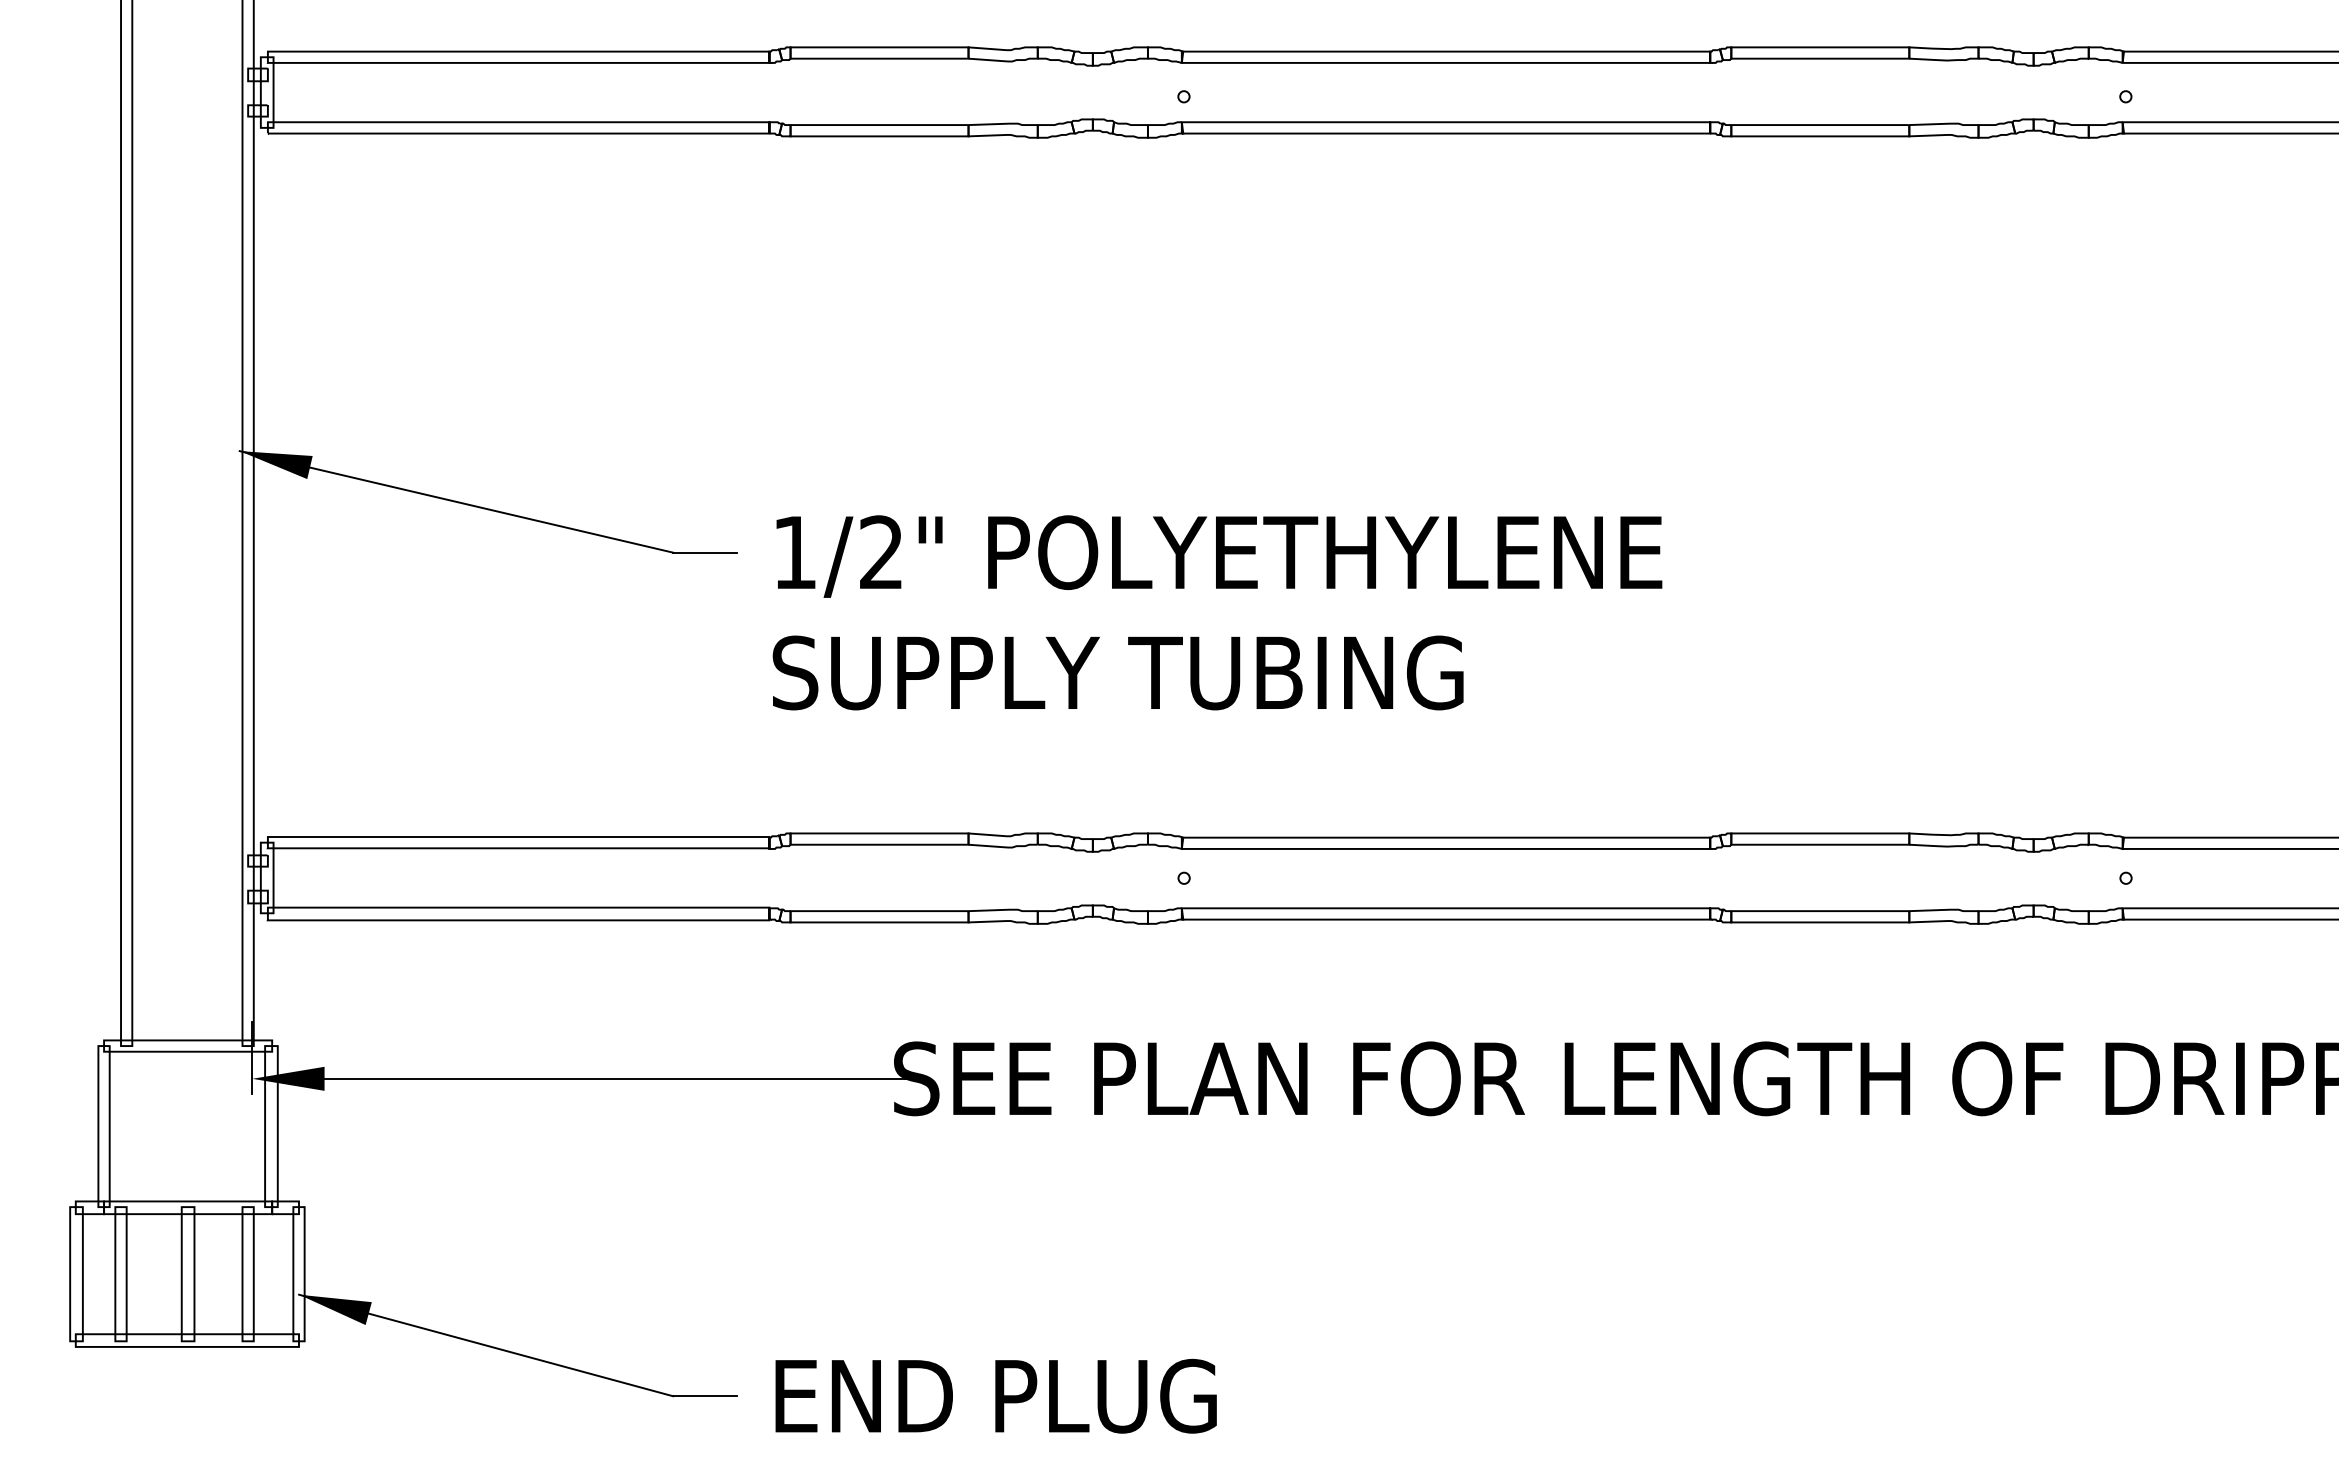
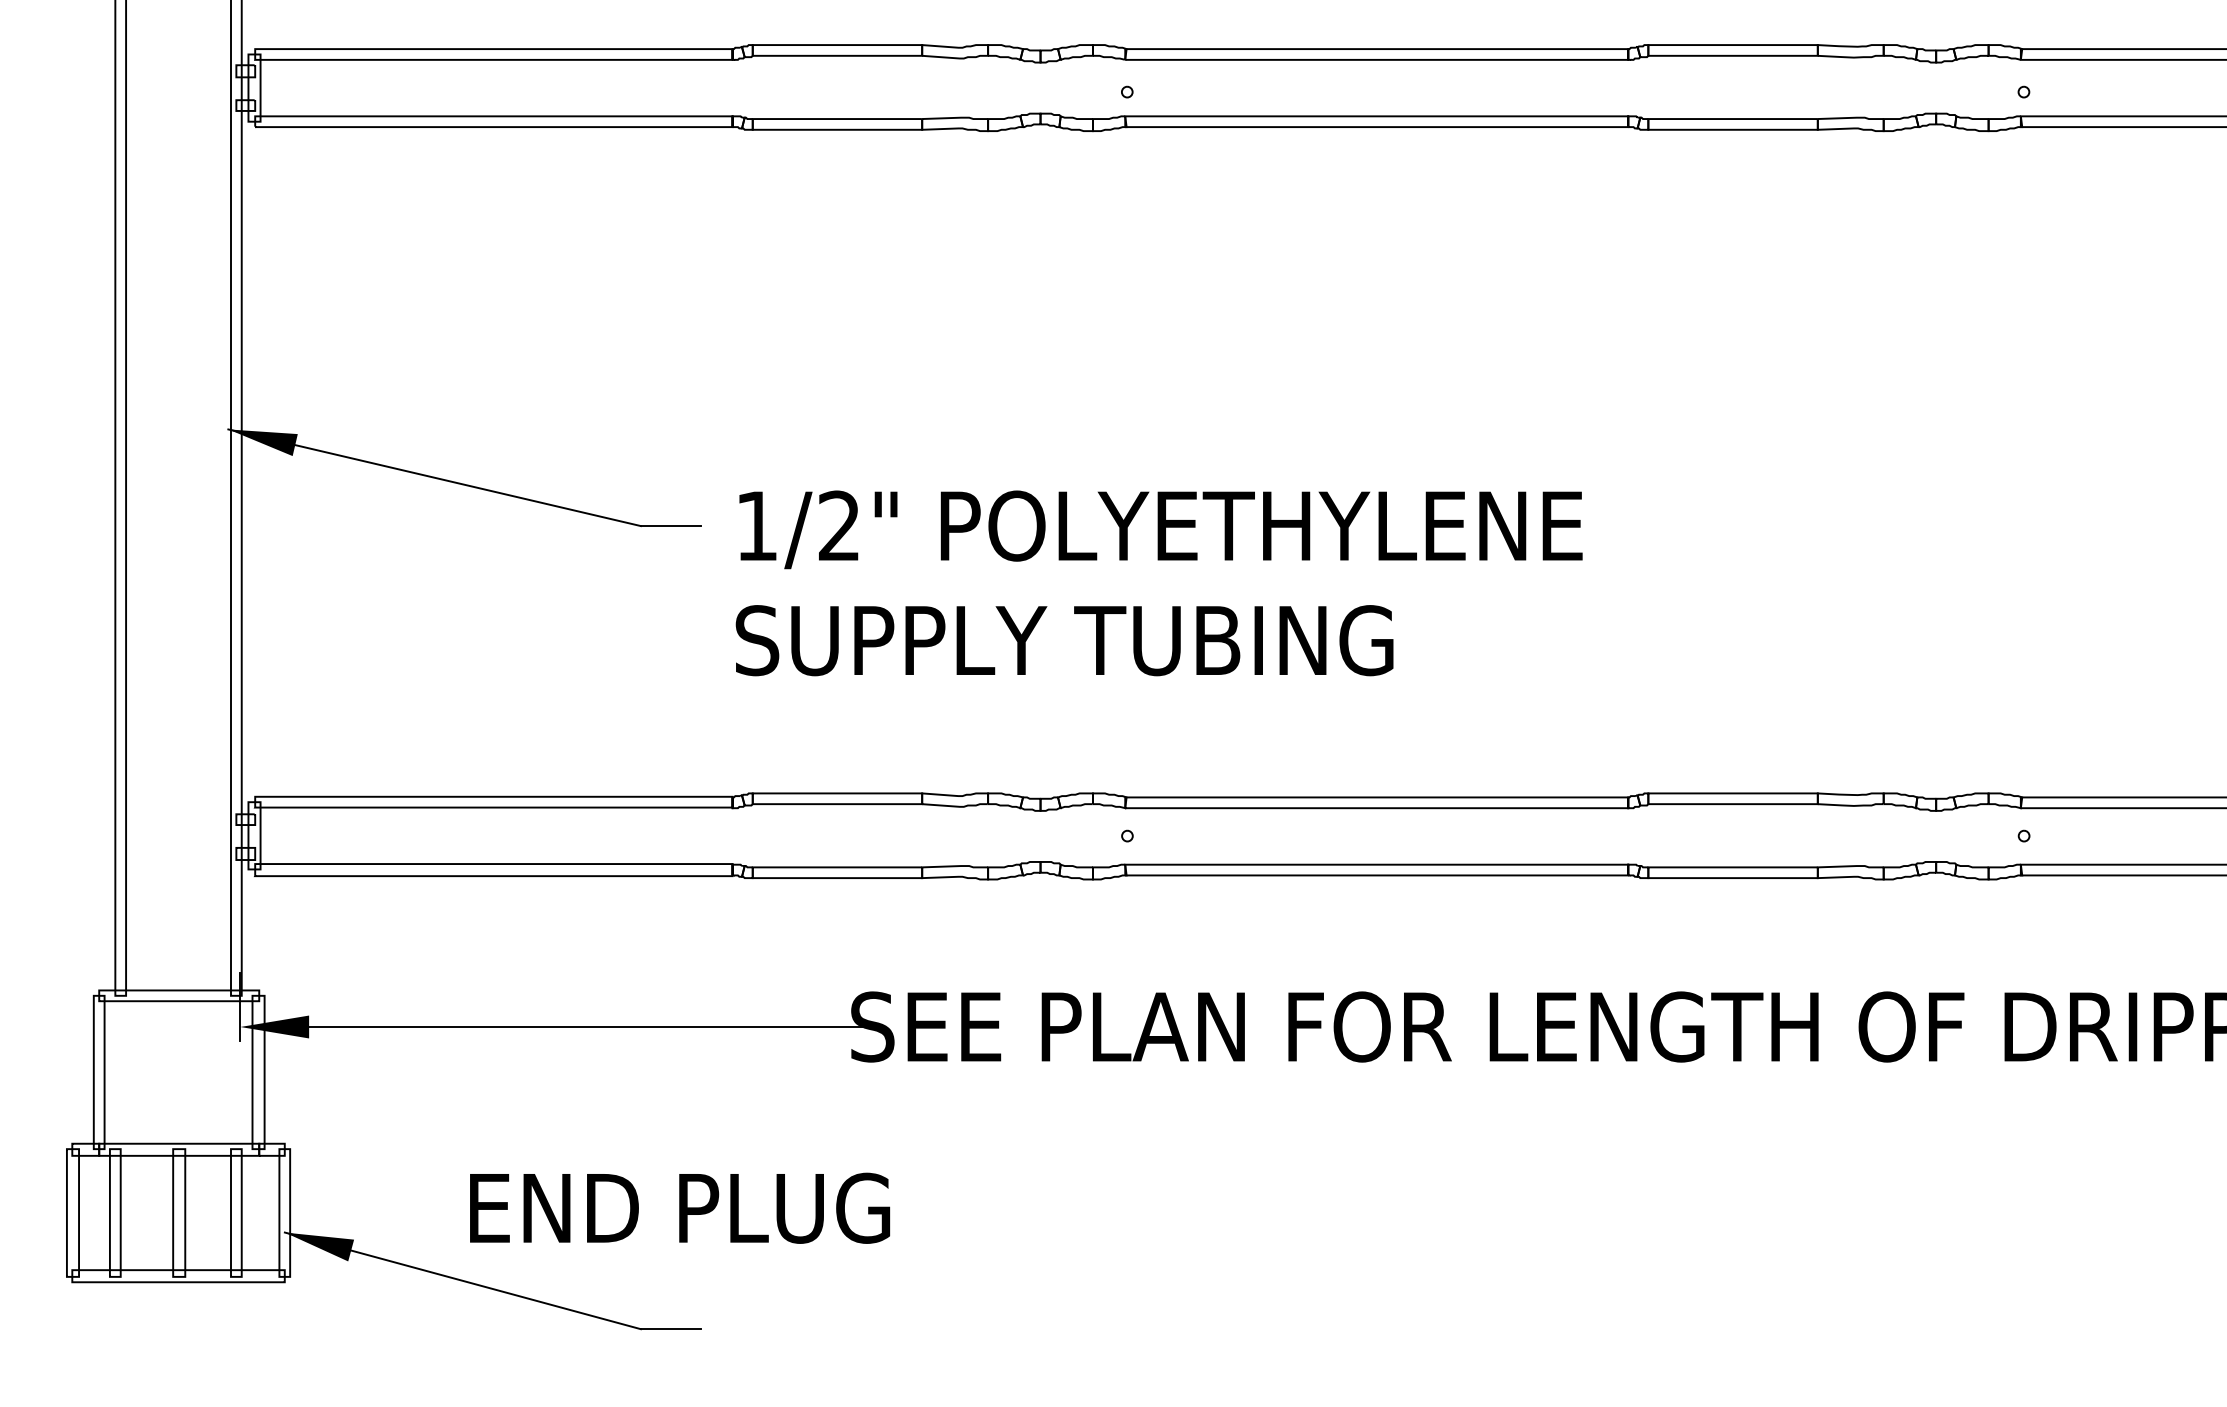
text: (995, 1395) -> (679, 1207), moved

